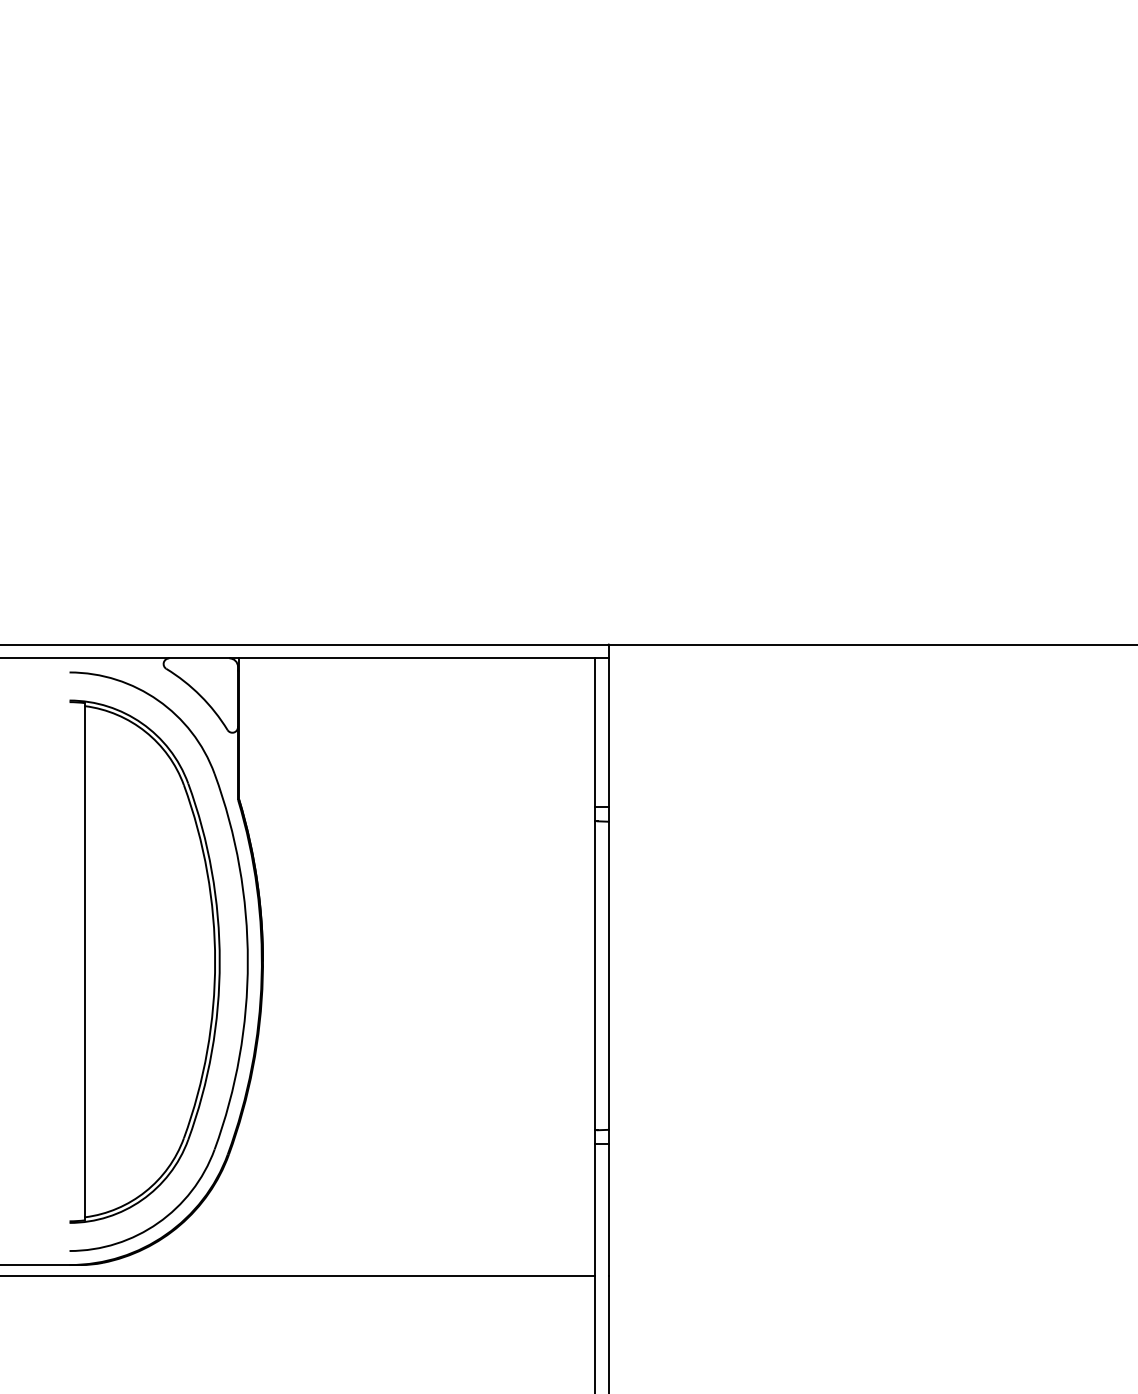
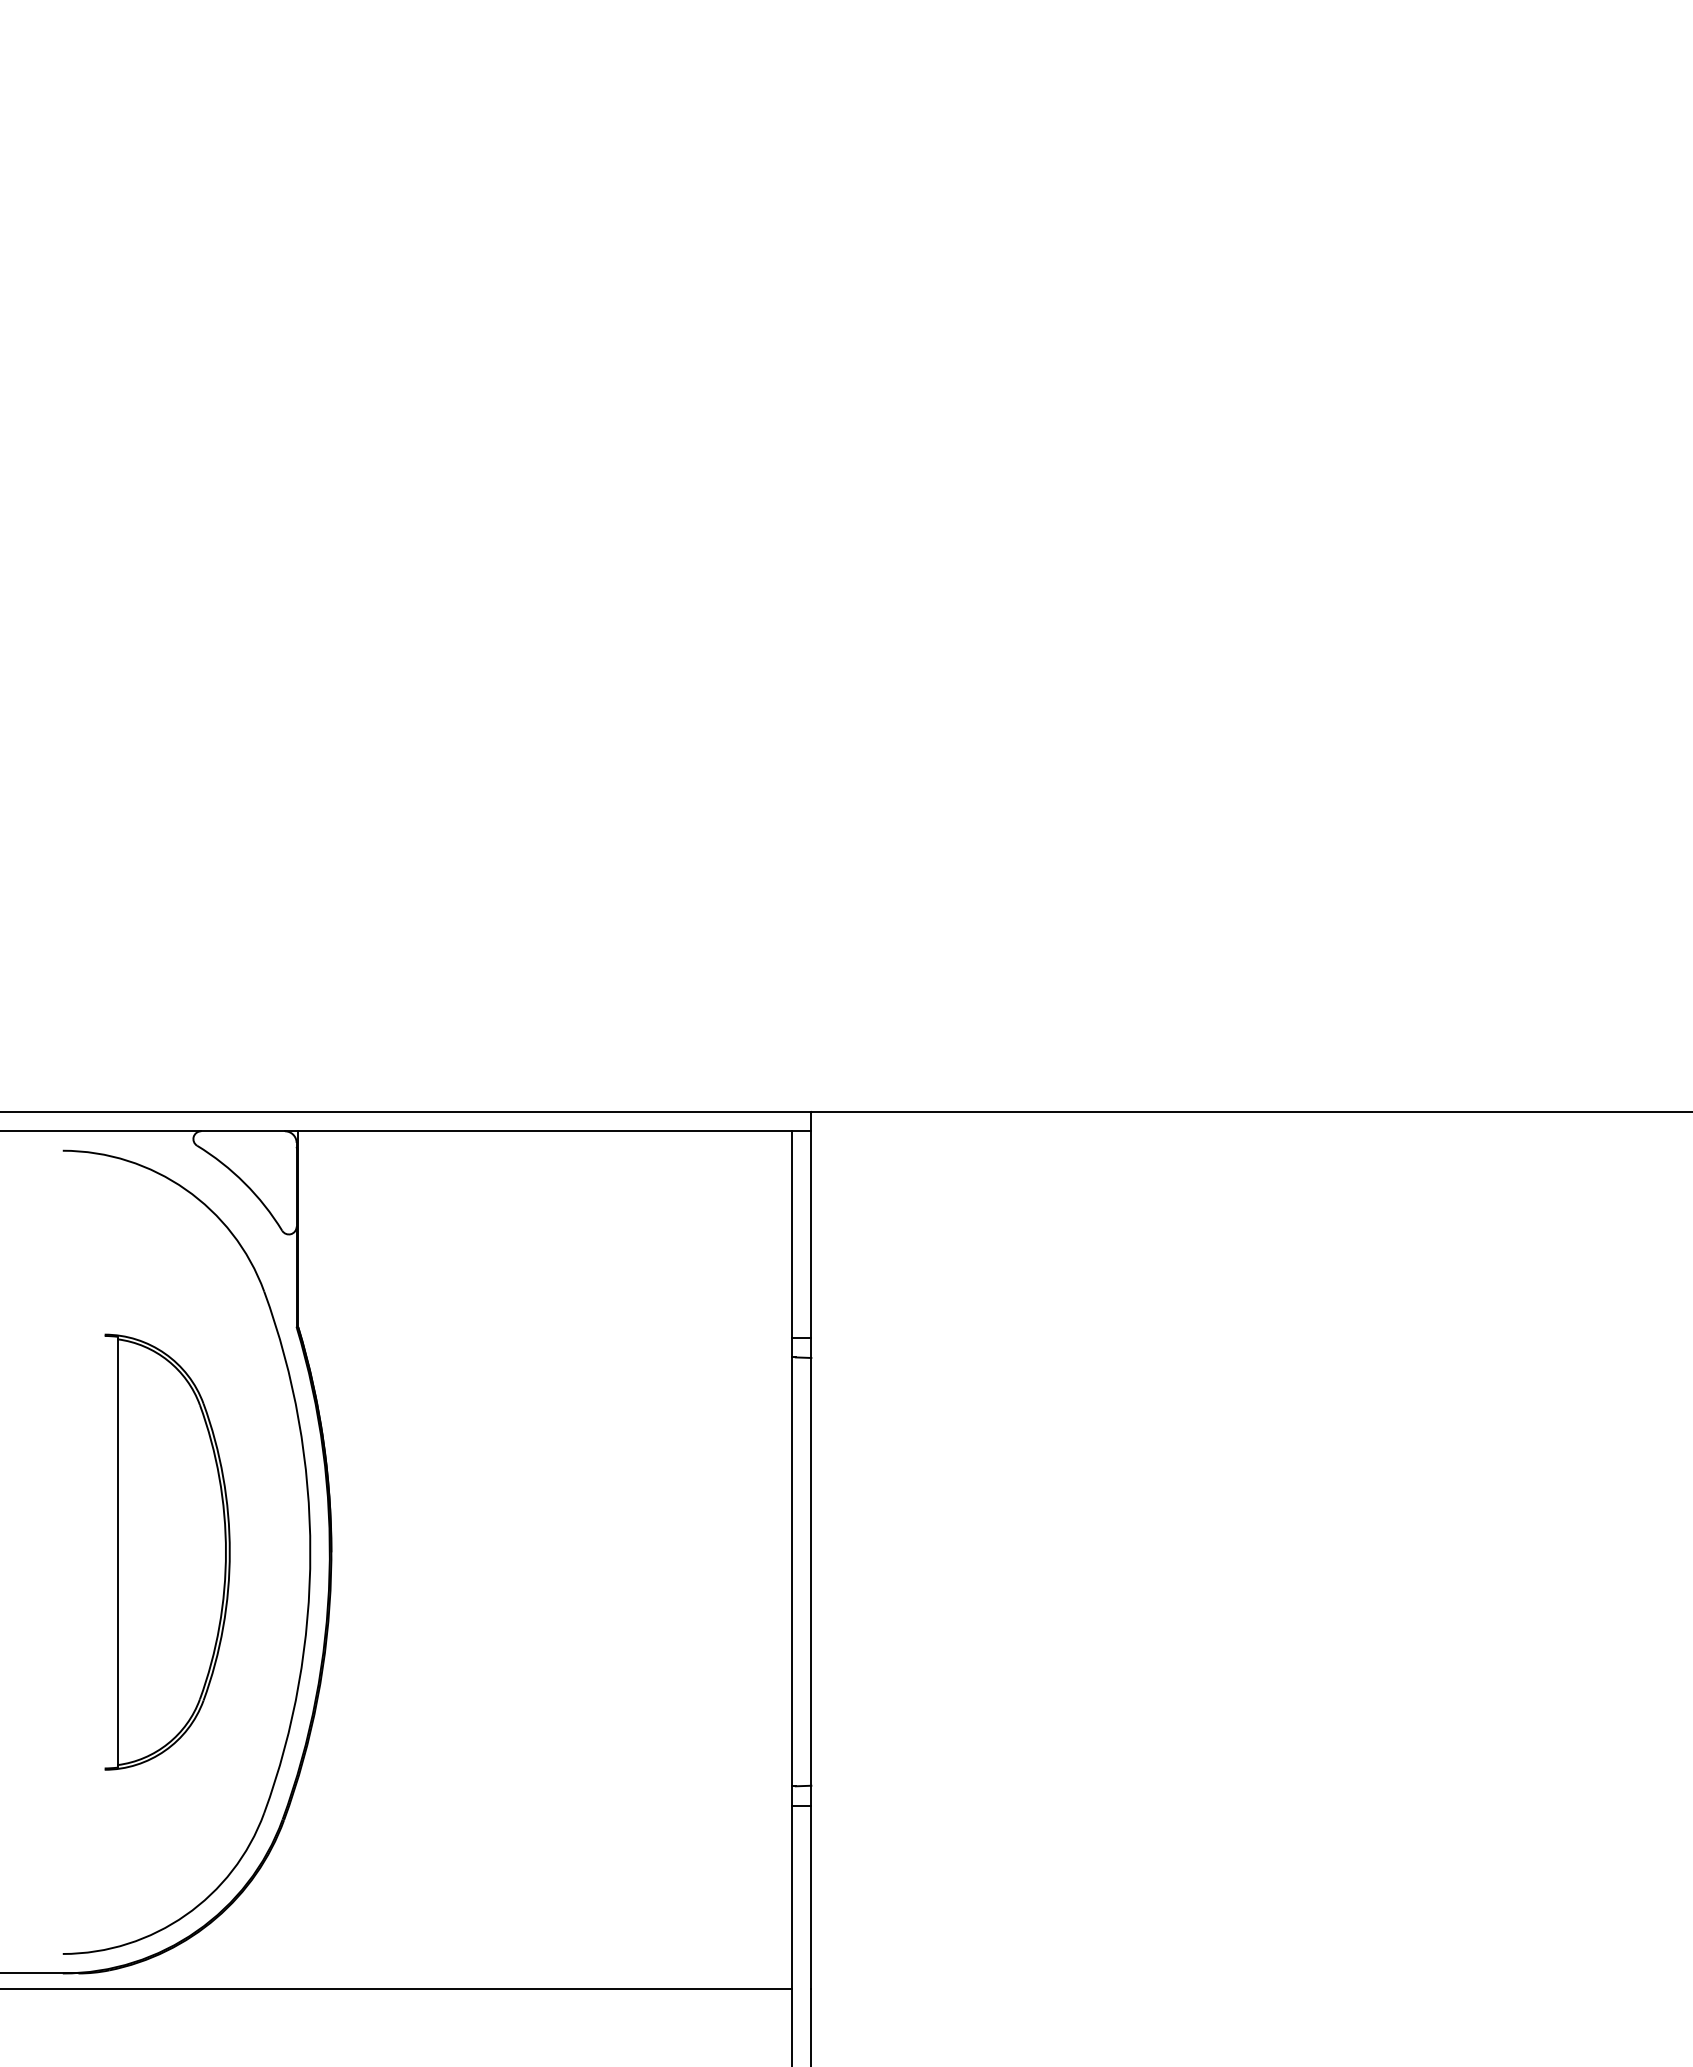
part: (144, 961) -> (167, 1551), size x0.6

